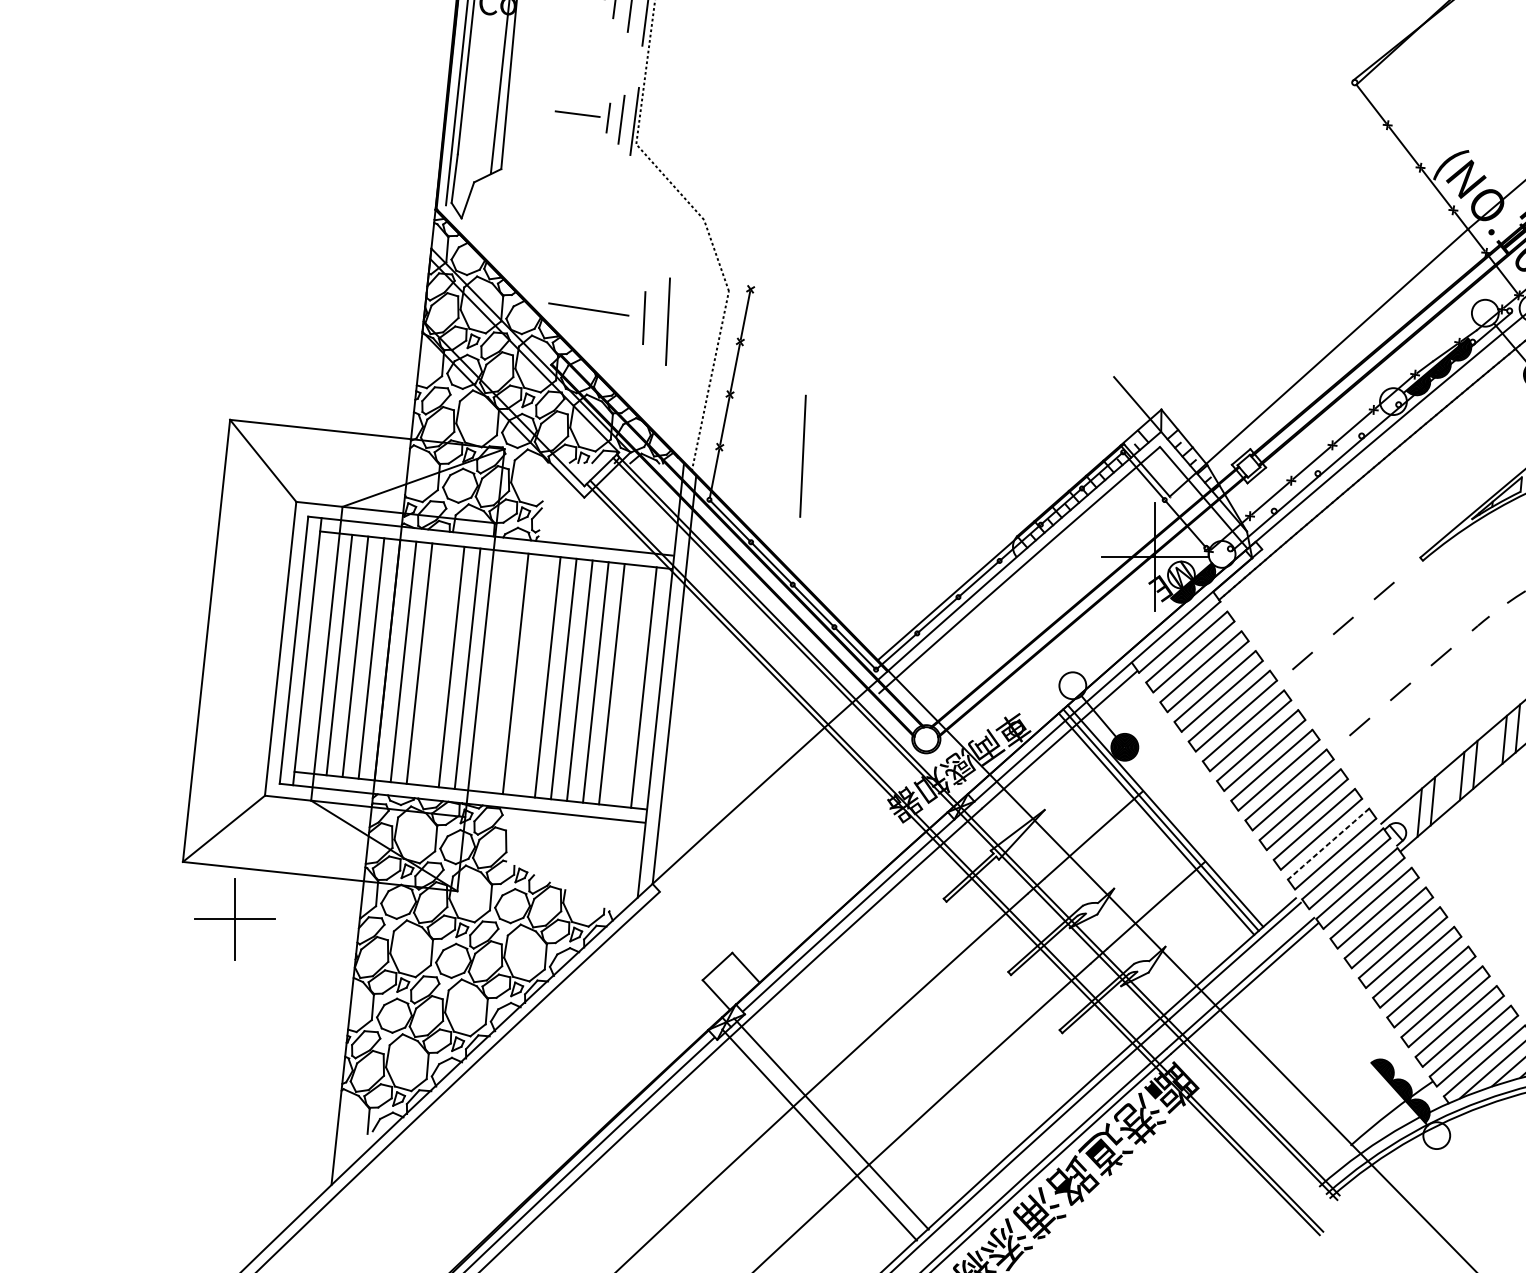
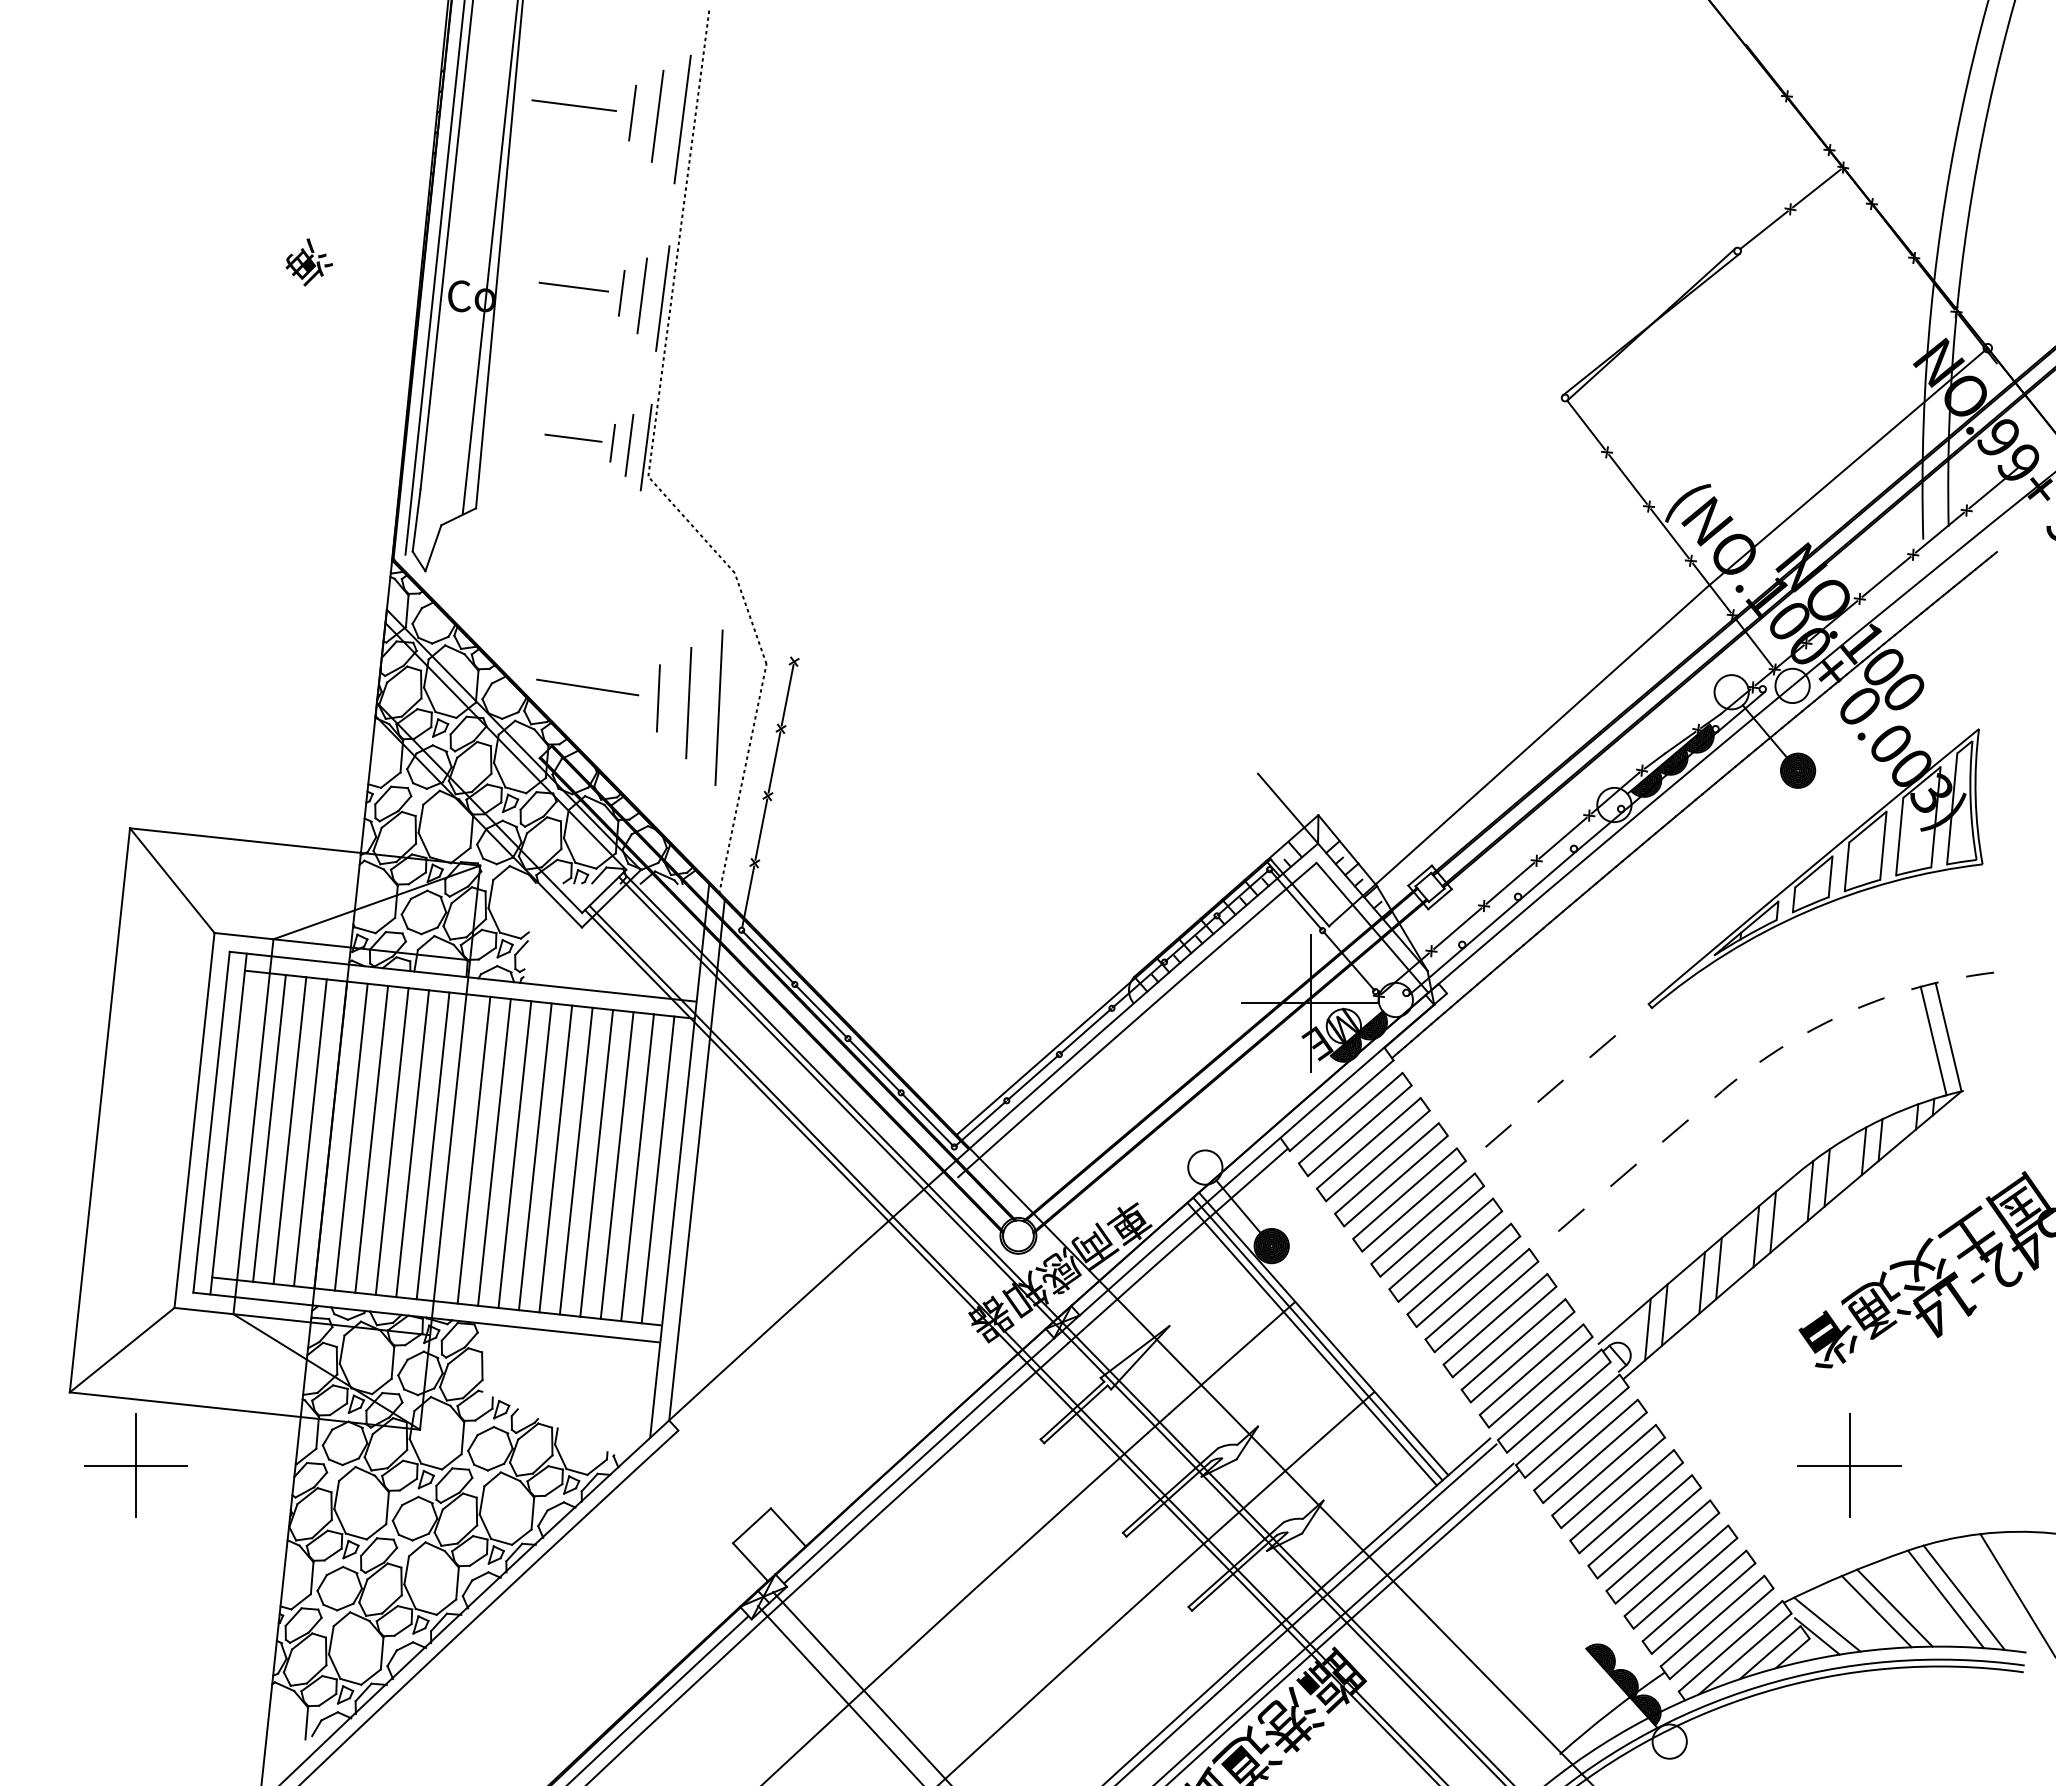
line: (802, 456) -> (718, 707), moved
line: (435, 665) -> (391, 1141), added
line: (499, 671) -> (473, 1149), added
line: (531, 675) -> (514, 1154), added
line: (627, 685) -> (637, 1167), added
arc: (1328, 844) -> (1531, 1369), dashed -> solid

